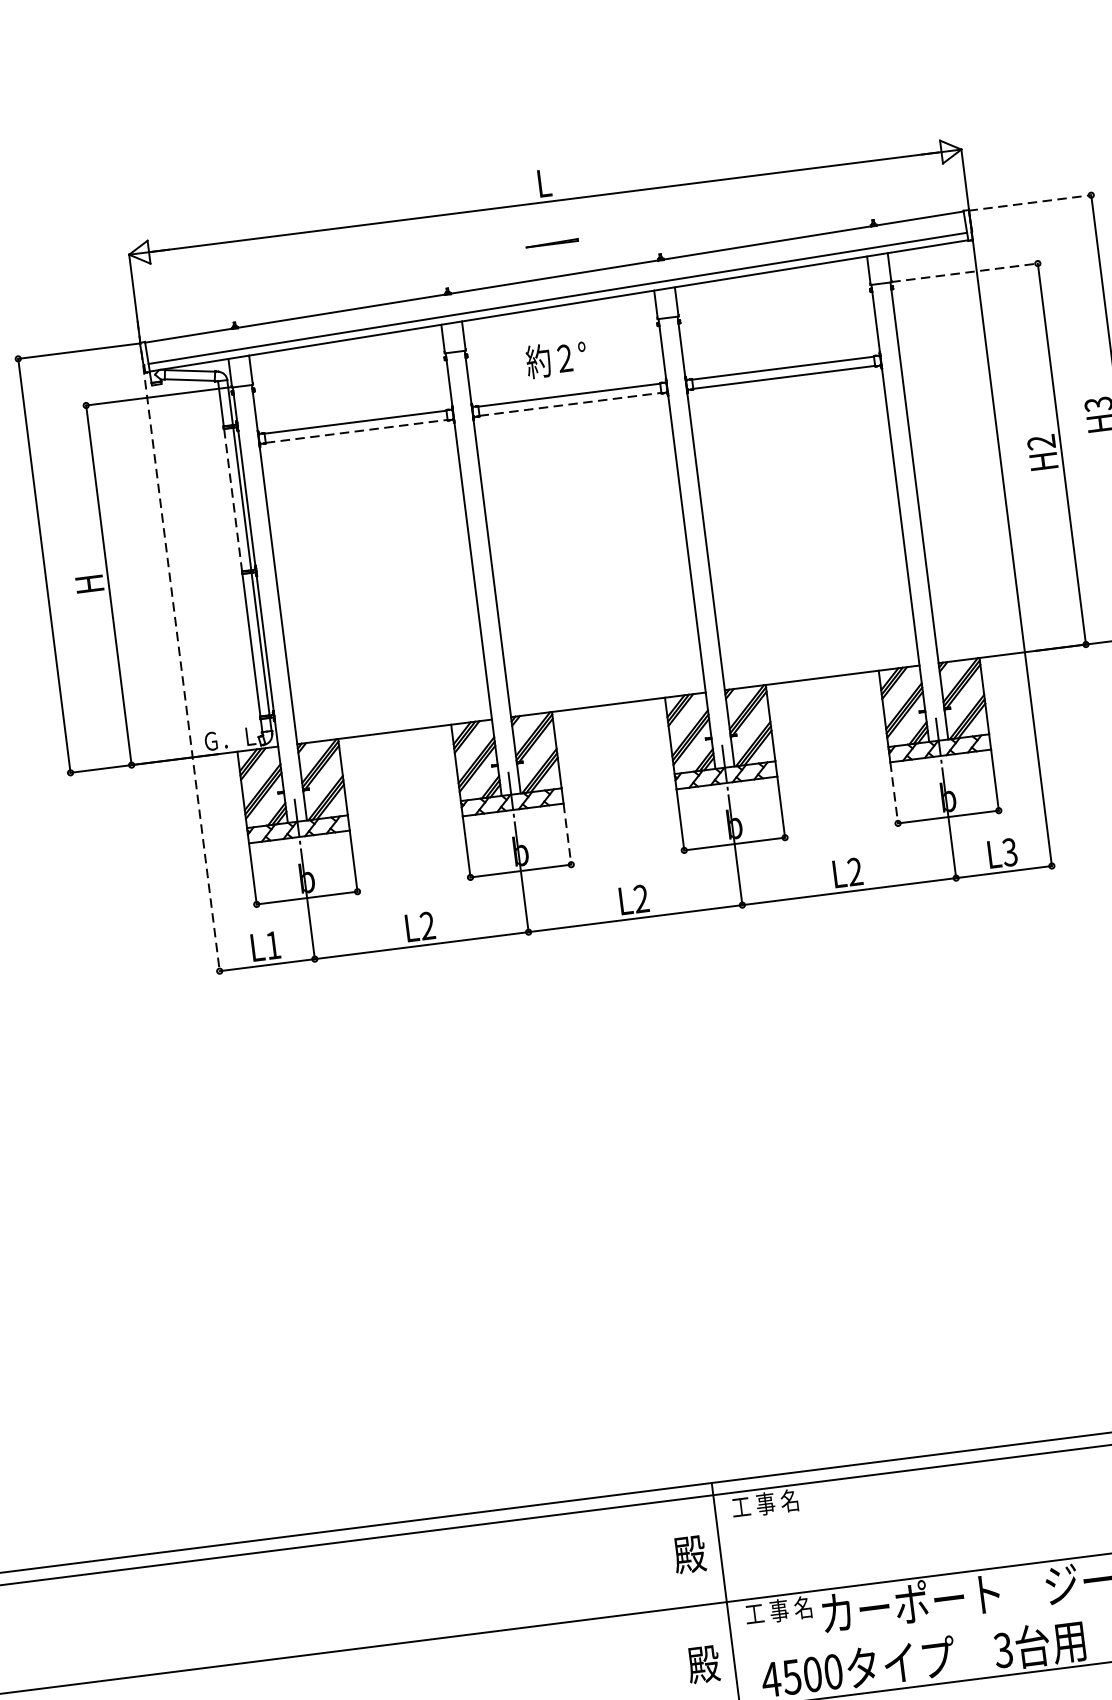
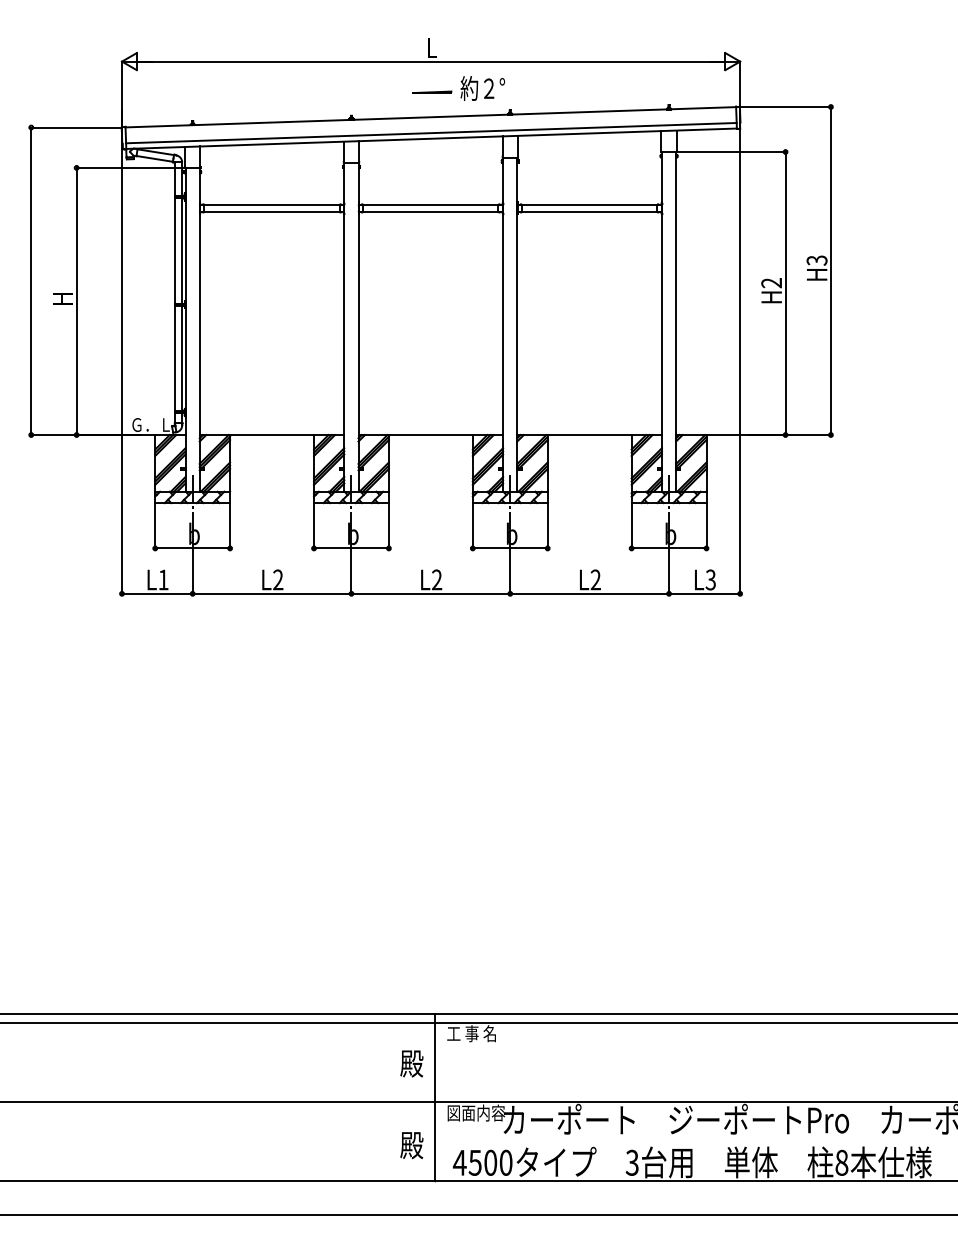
line: (1030, 203) -> (785, 107), dashed -> solid
line: (965, 273) -> (731, 152), dashed -> solid
text: (556, 359) -> (482, 88), moved
line: (569, 404) -> (430, 211), dashed -> solid
line: (357, 430) -> (272, 211), dashed -> solid
line: (233, 499) -> (175, 250), dashed -> solid
line: (179, 646) -> (122, 352), dashed -> solid
line: (893, 792) -> (631, 525), dashed -> solid
line: (566, 833) -> (388, 525), dashed -> solid
text: (785, 1609) -> (476, 1112), 工 事 名 -> 図面内容

